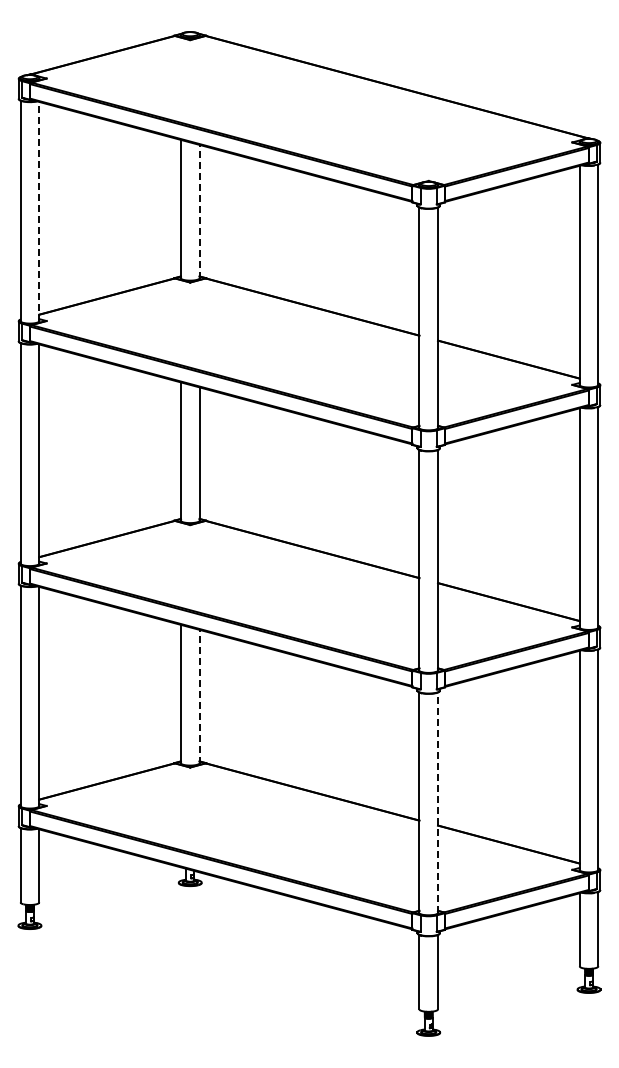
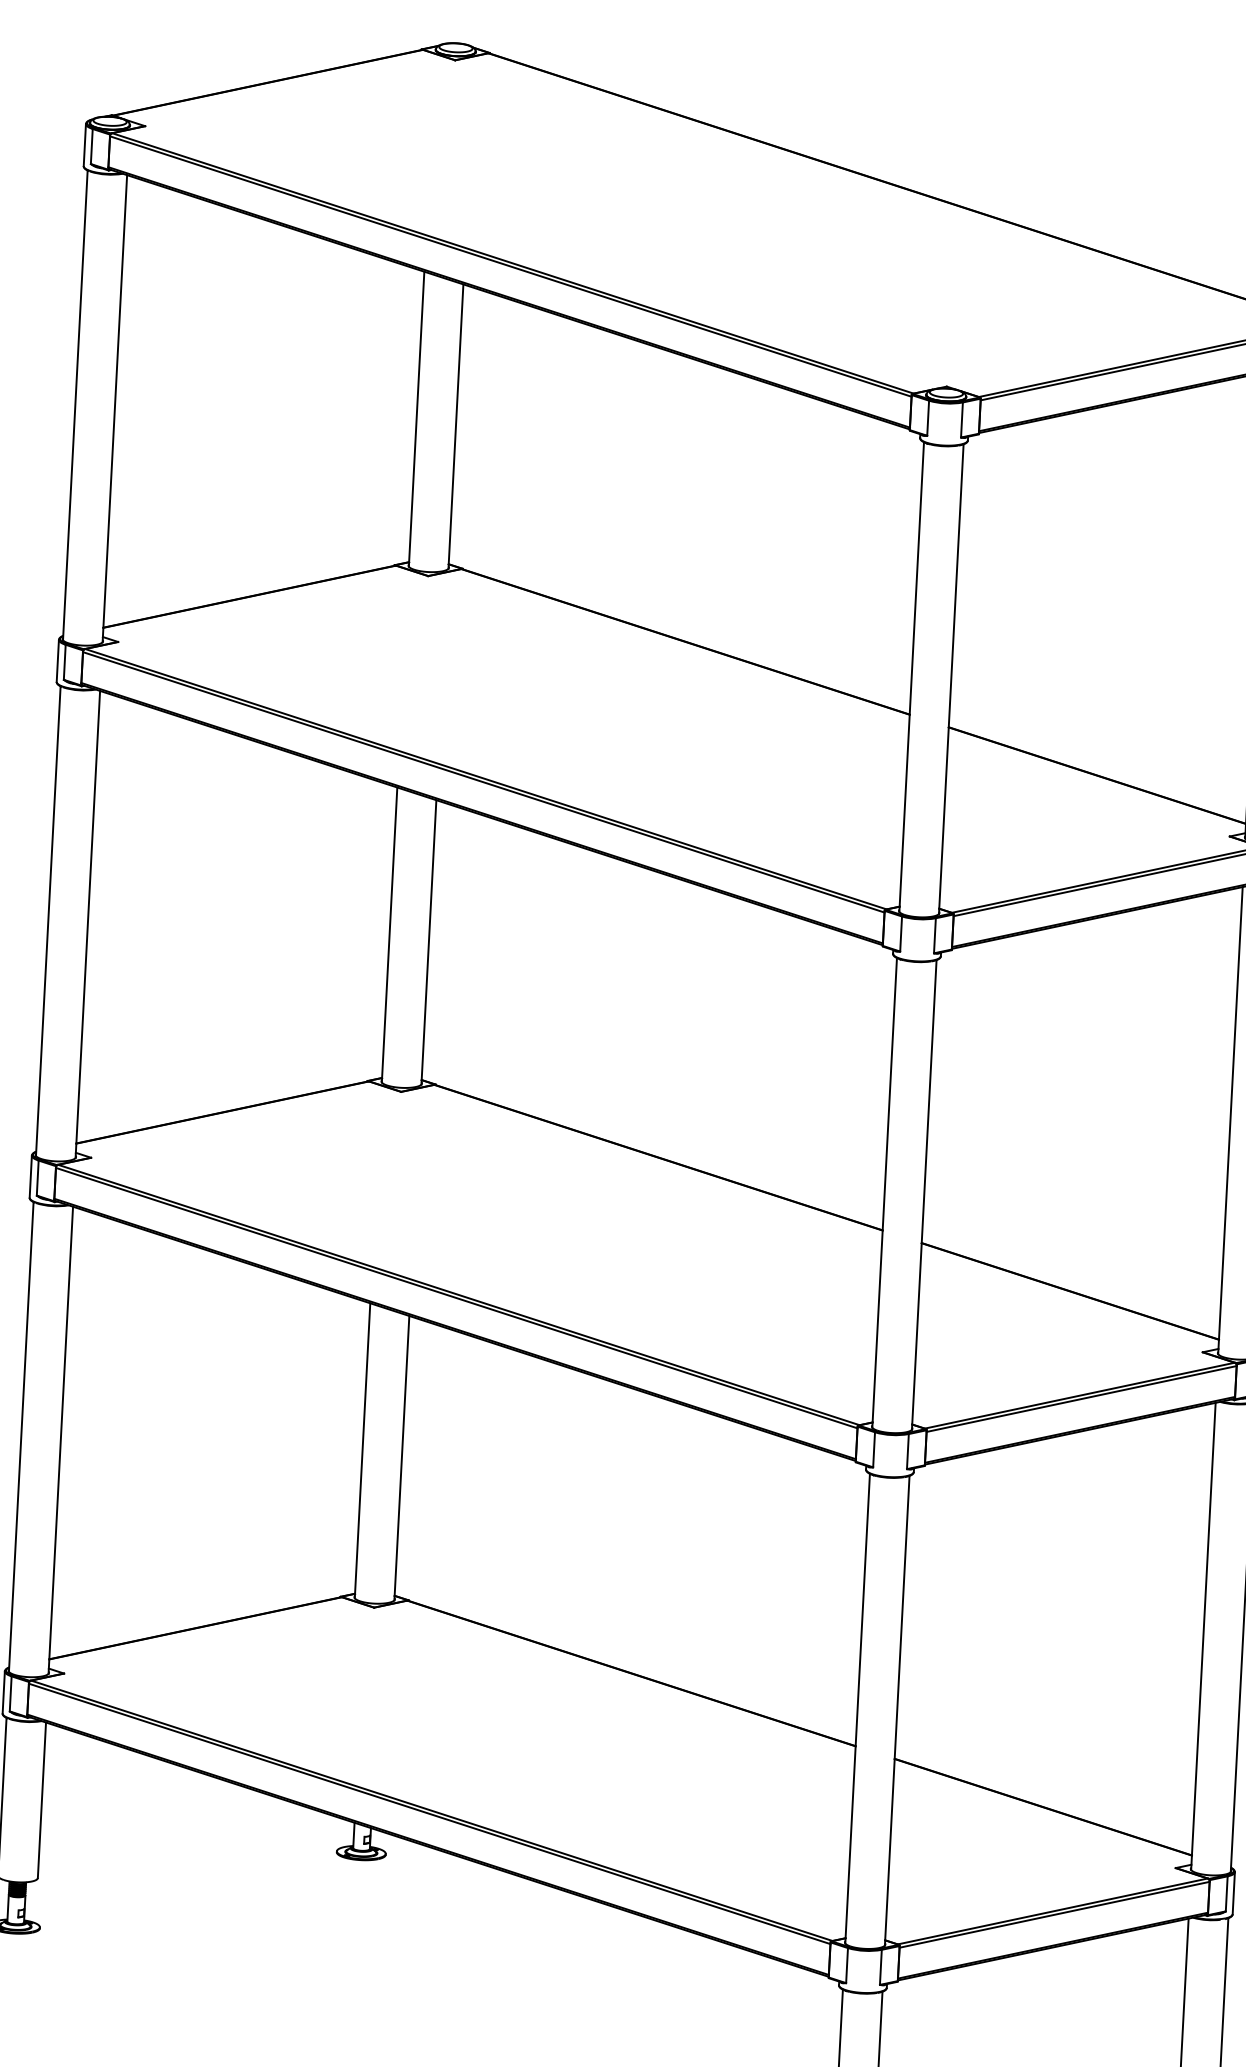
line: (39, 211) -> (115, 408), dashed -> solid
line: (199, 211) -> (455, 426), dashed -> solid
line: (199, 696) -> (401, 1457), dashed -> solid
line: (438, 802) -> (898, 1709), dashed -> solid

